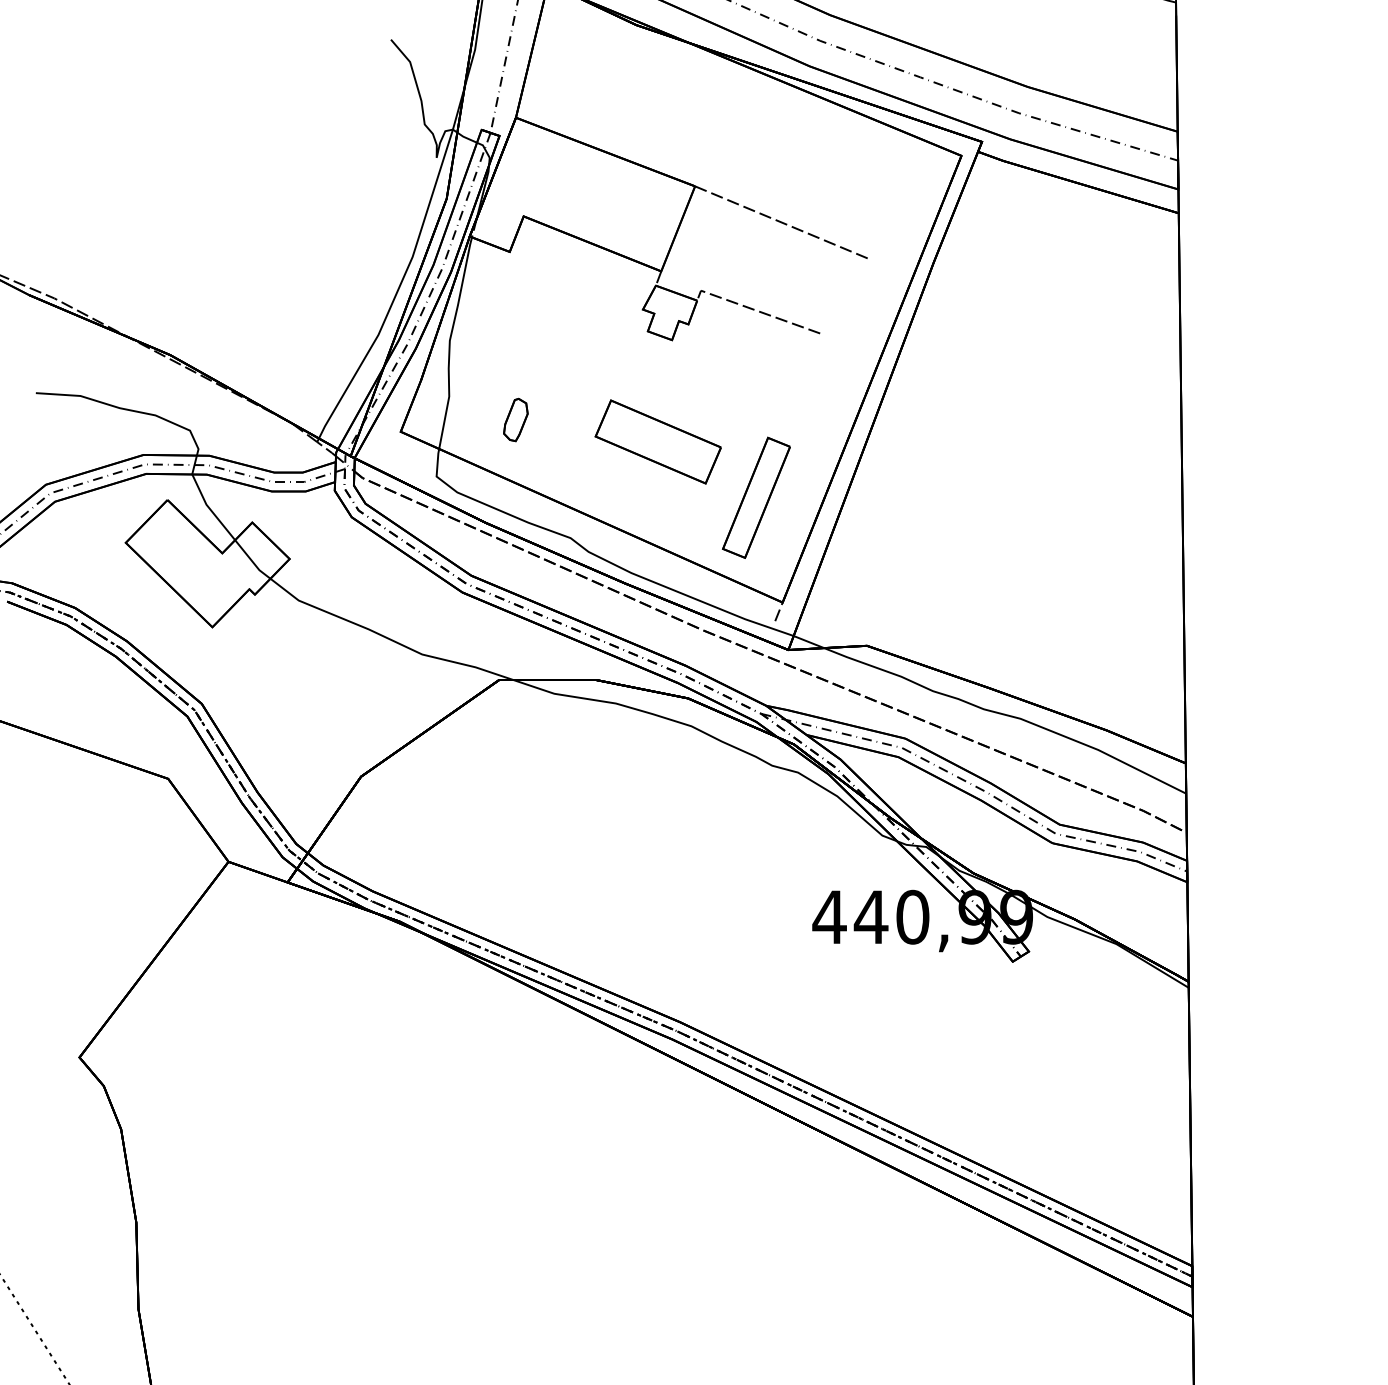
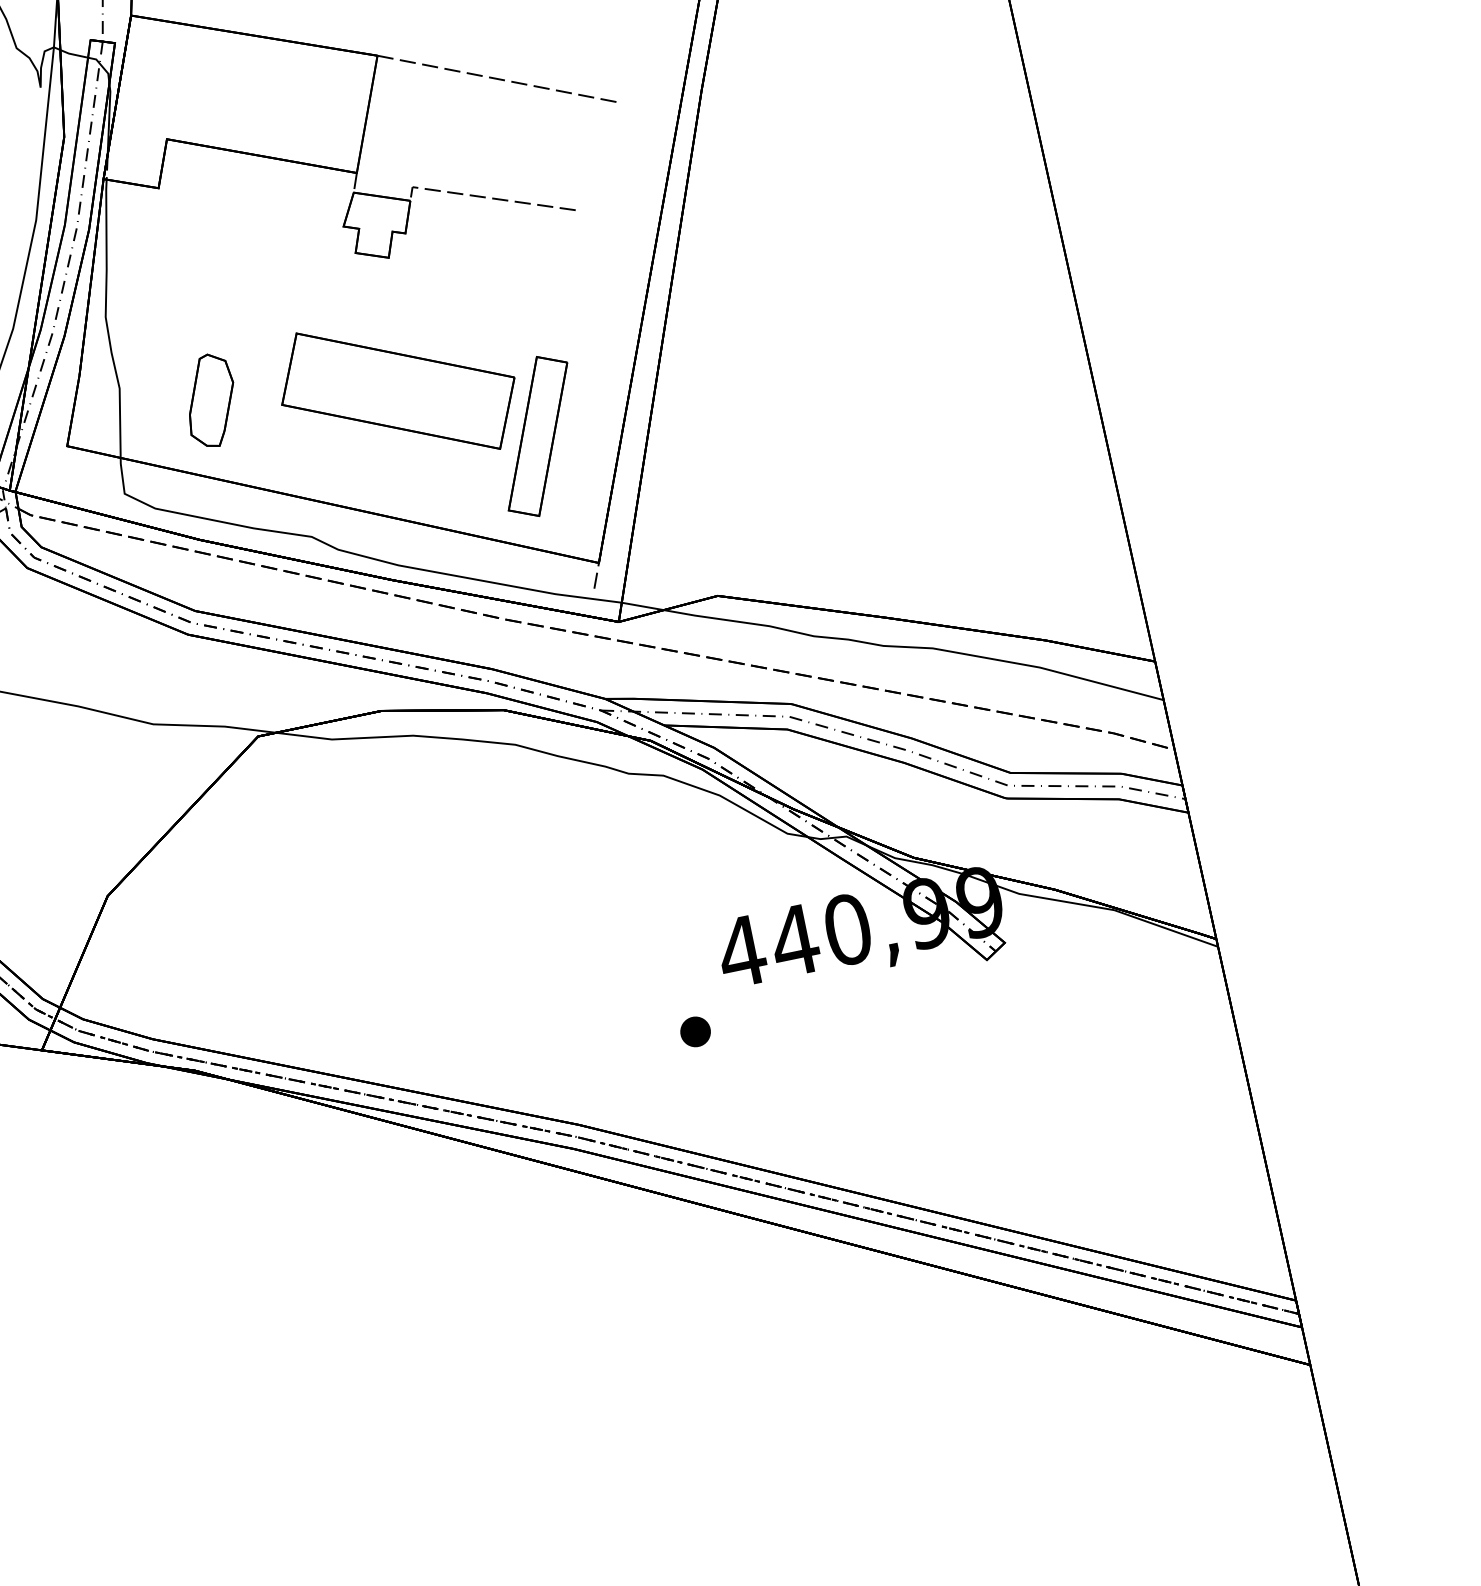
part: (515, 419) -> (210, 400), size x1.67
part: (657, 441) -> (396, 390), size x1.43
part: (782, 970) -> (695, 1031), added

